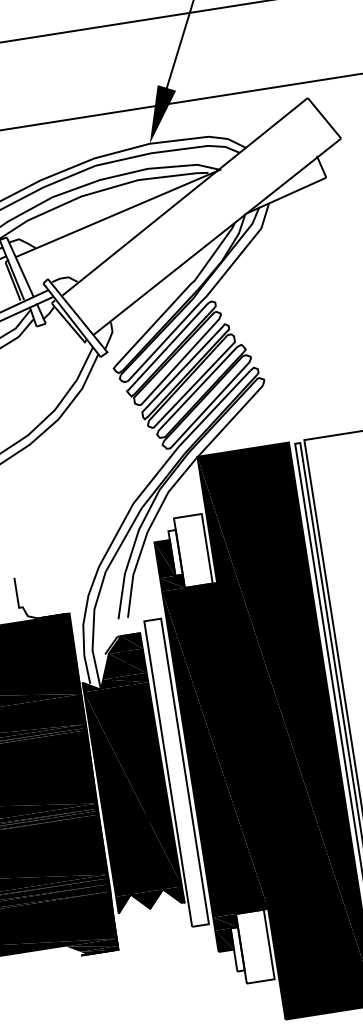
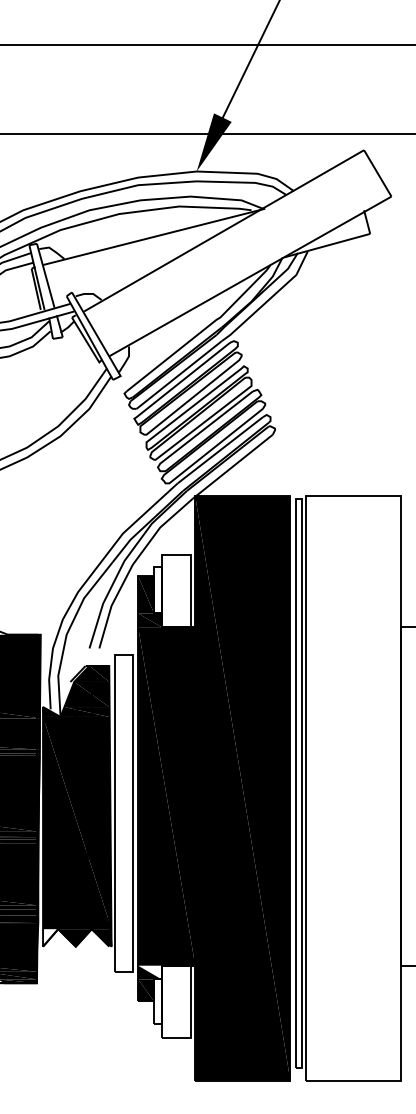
fill: (124, 903) -> (50, 937), removed
fill: (225, 922) -> (149, 972), removed

